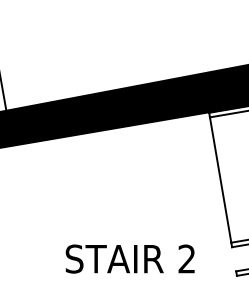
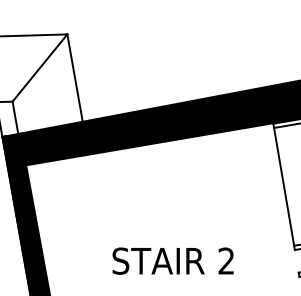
text: (129, 258) -> (172, 260), moved

